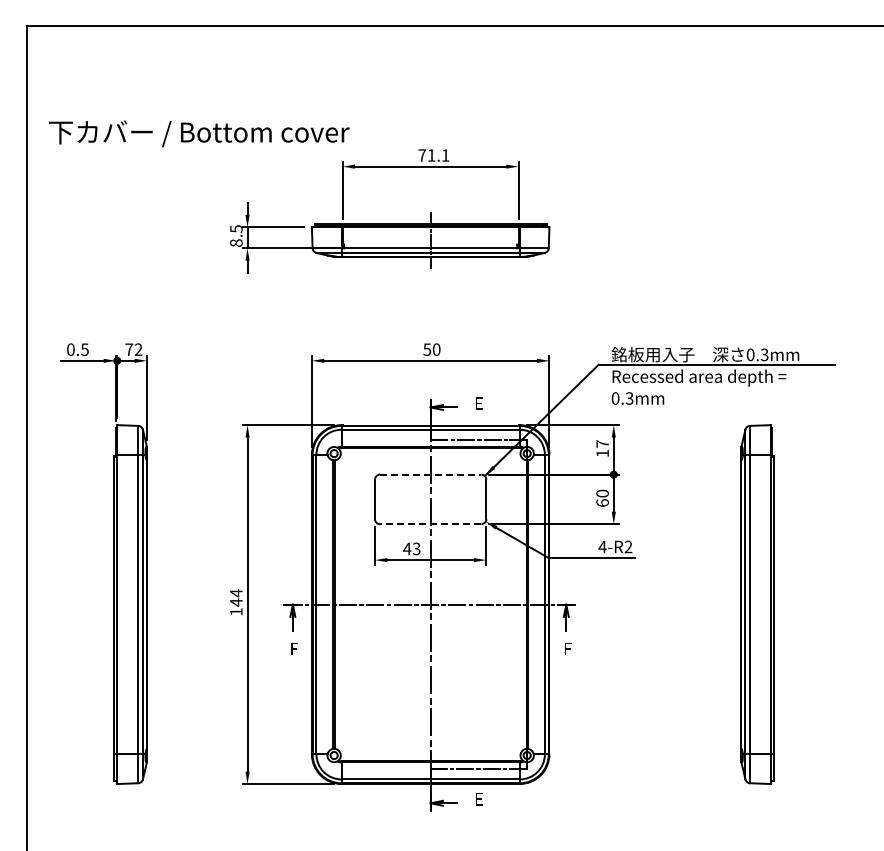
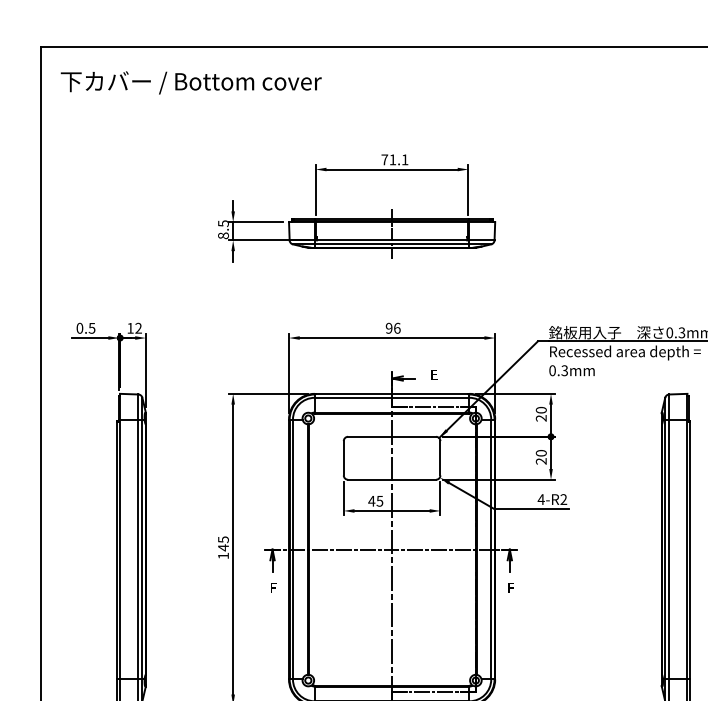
text: (199, 133) -> (191, 82), moved
text: (129, 349) -> (130, 328), 72 -> 12
text: (431, 349) -> (392, 328), 50 -> 96
text: (602, 448) -> (541, 414), 17 -> 20
line: (430, 474) -> (391, 436), dashed -> solid
text: (602, 502) -> (541, 460), 60 -> 20
line: (430, 524) -> (391, 480), dashed -> solid
text: (416, 548) -> (379, 500), 43 -> 45
text: (236, 593) -> (223, 539), 144 -> 145

